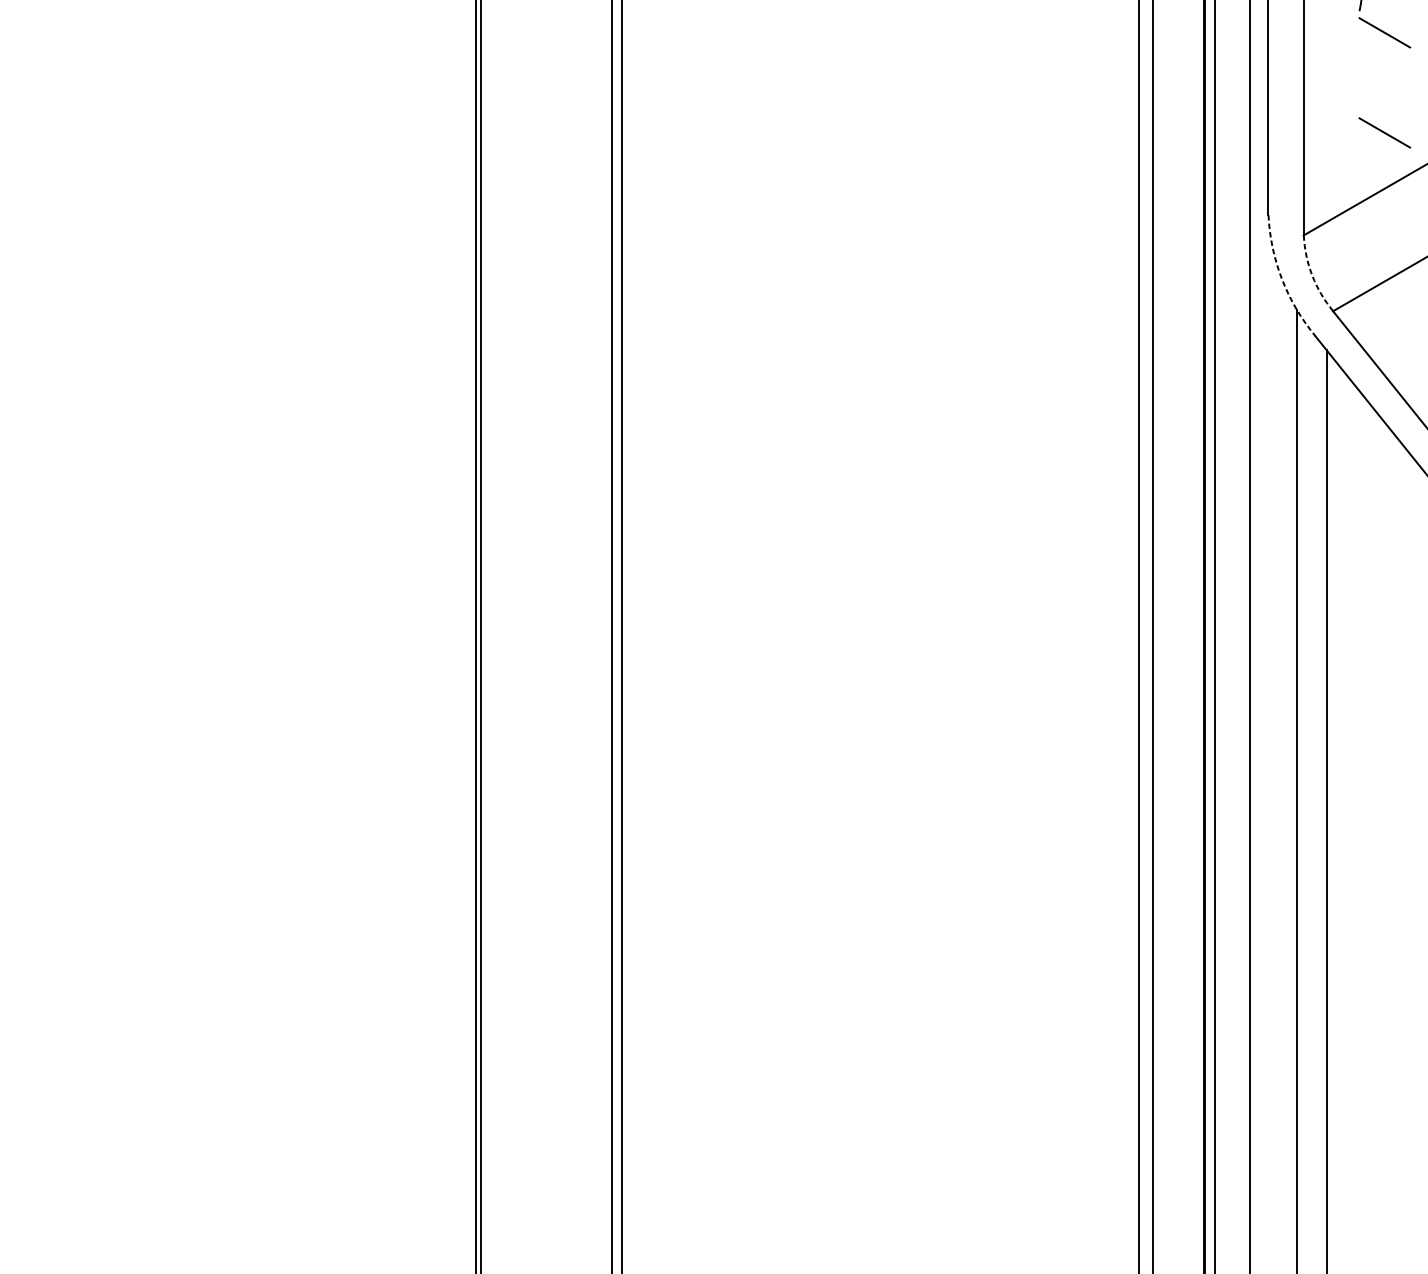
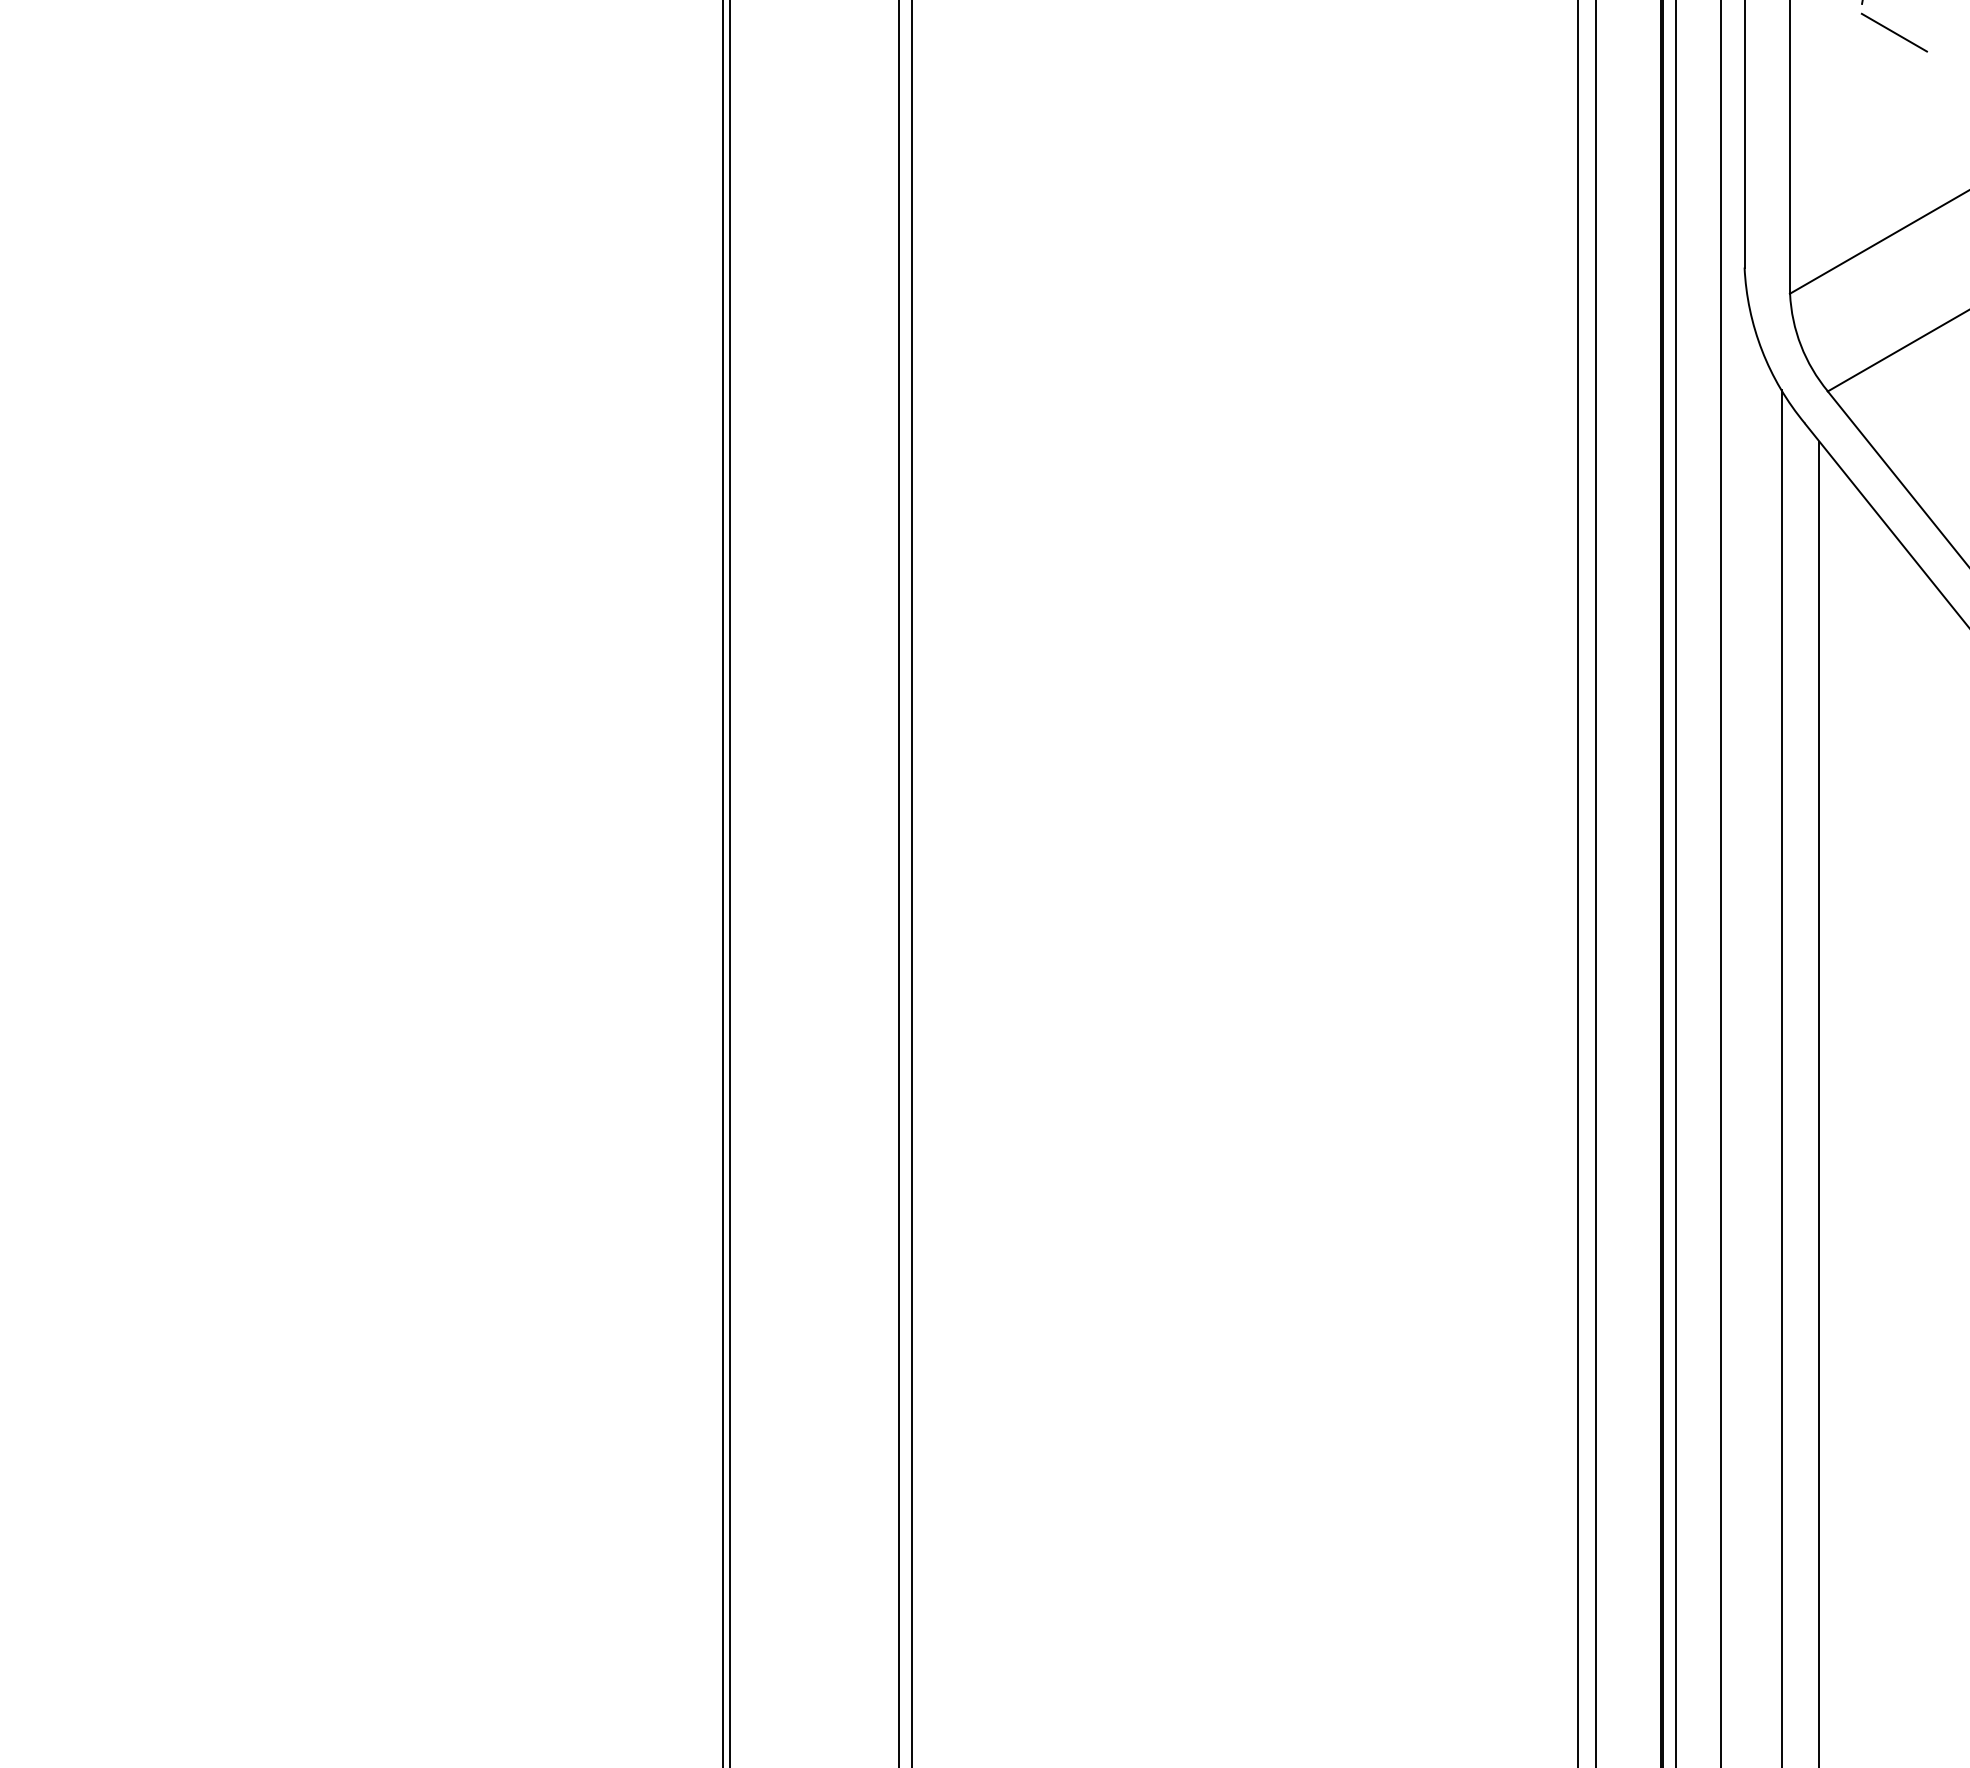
line: (1384, 132) -> (1893, 161), removed
arc: (1312, 275) -> (1801, 345), dashed -> solid
arc: (1282, 279) -> (1762, 350), dashed -> solid

